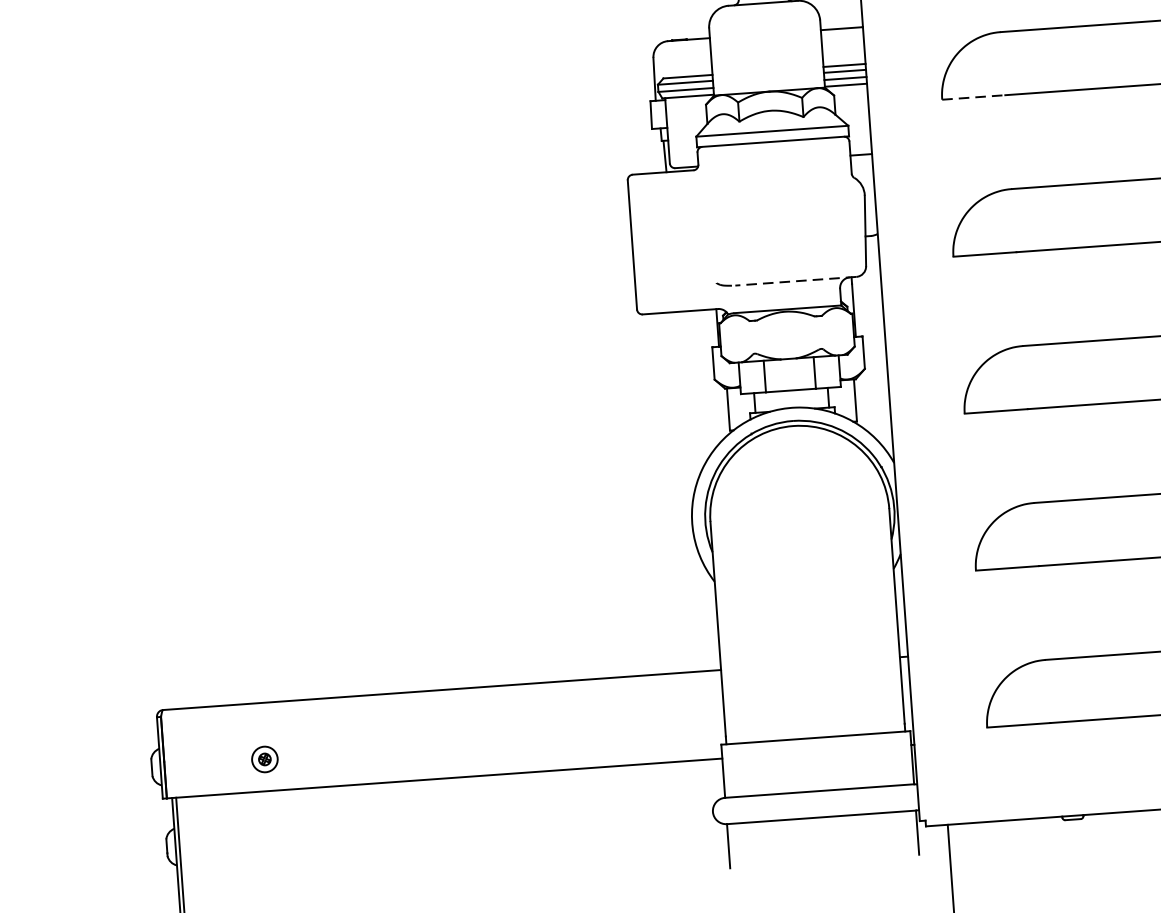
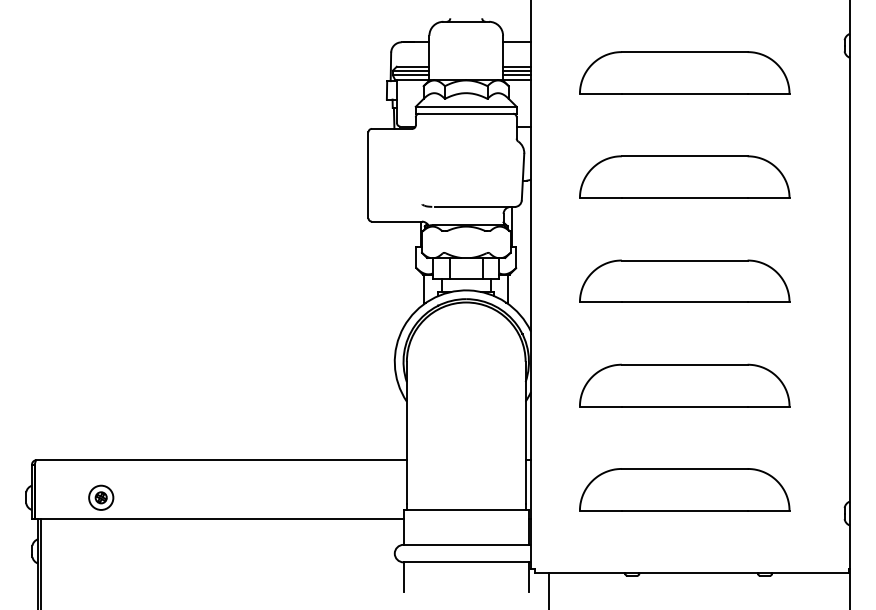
line: (973, 98) -> (600, 94), dashed -> solid
line: (795, 280) -> (474, 206), dashed -> solid
part: (265, 759) -> (101, 497), size x1.43

